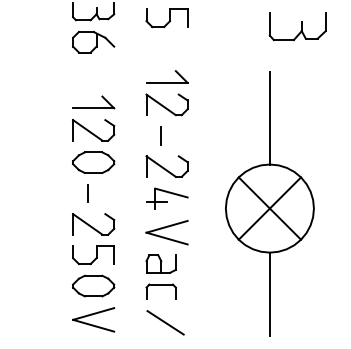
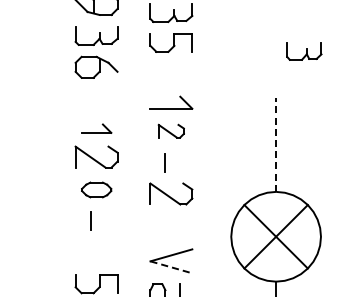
part: (297, 26) -> (304, 51), size x0.6
part: (93, 102) -> (96, 128), size x0.7
part: (166, 104) -> (170, 130), size x0.6
line: (269, 117) -> (275, 144), solid -> dashed
part: (93, 162) -> (96, 189), size x0.7
part: (167, 198) -> (171, 226), removed
part: (93, 224) -> (96, 252), removed
line: (167, 238) -> (171, 267), solid -> dashed

